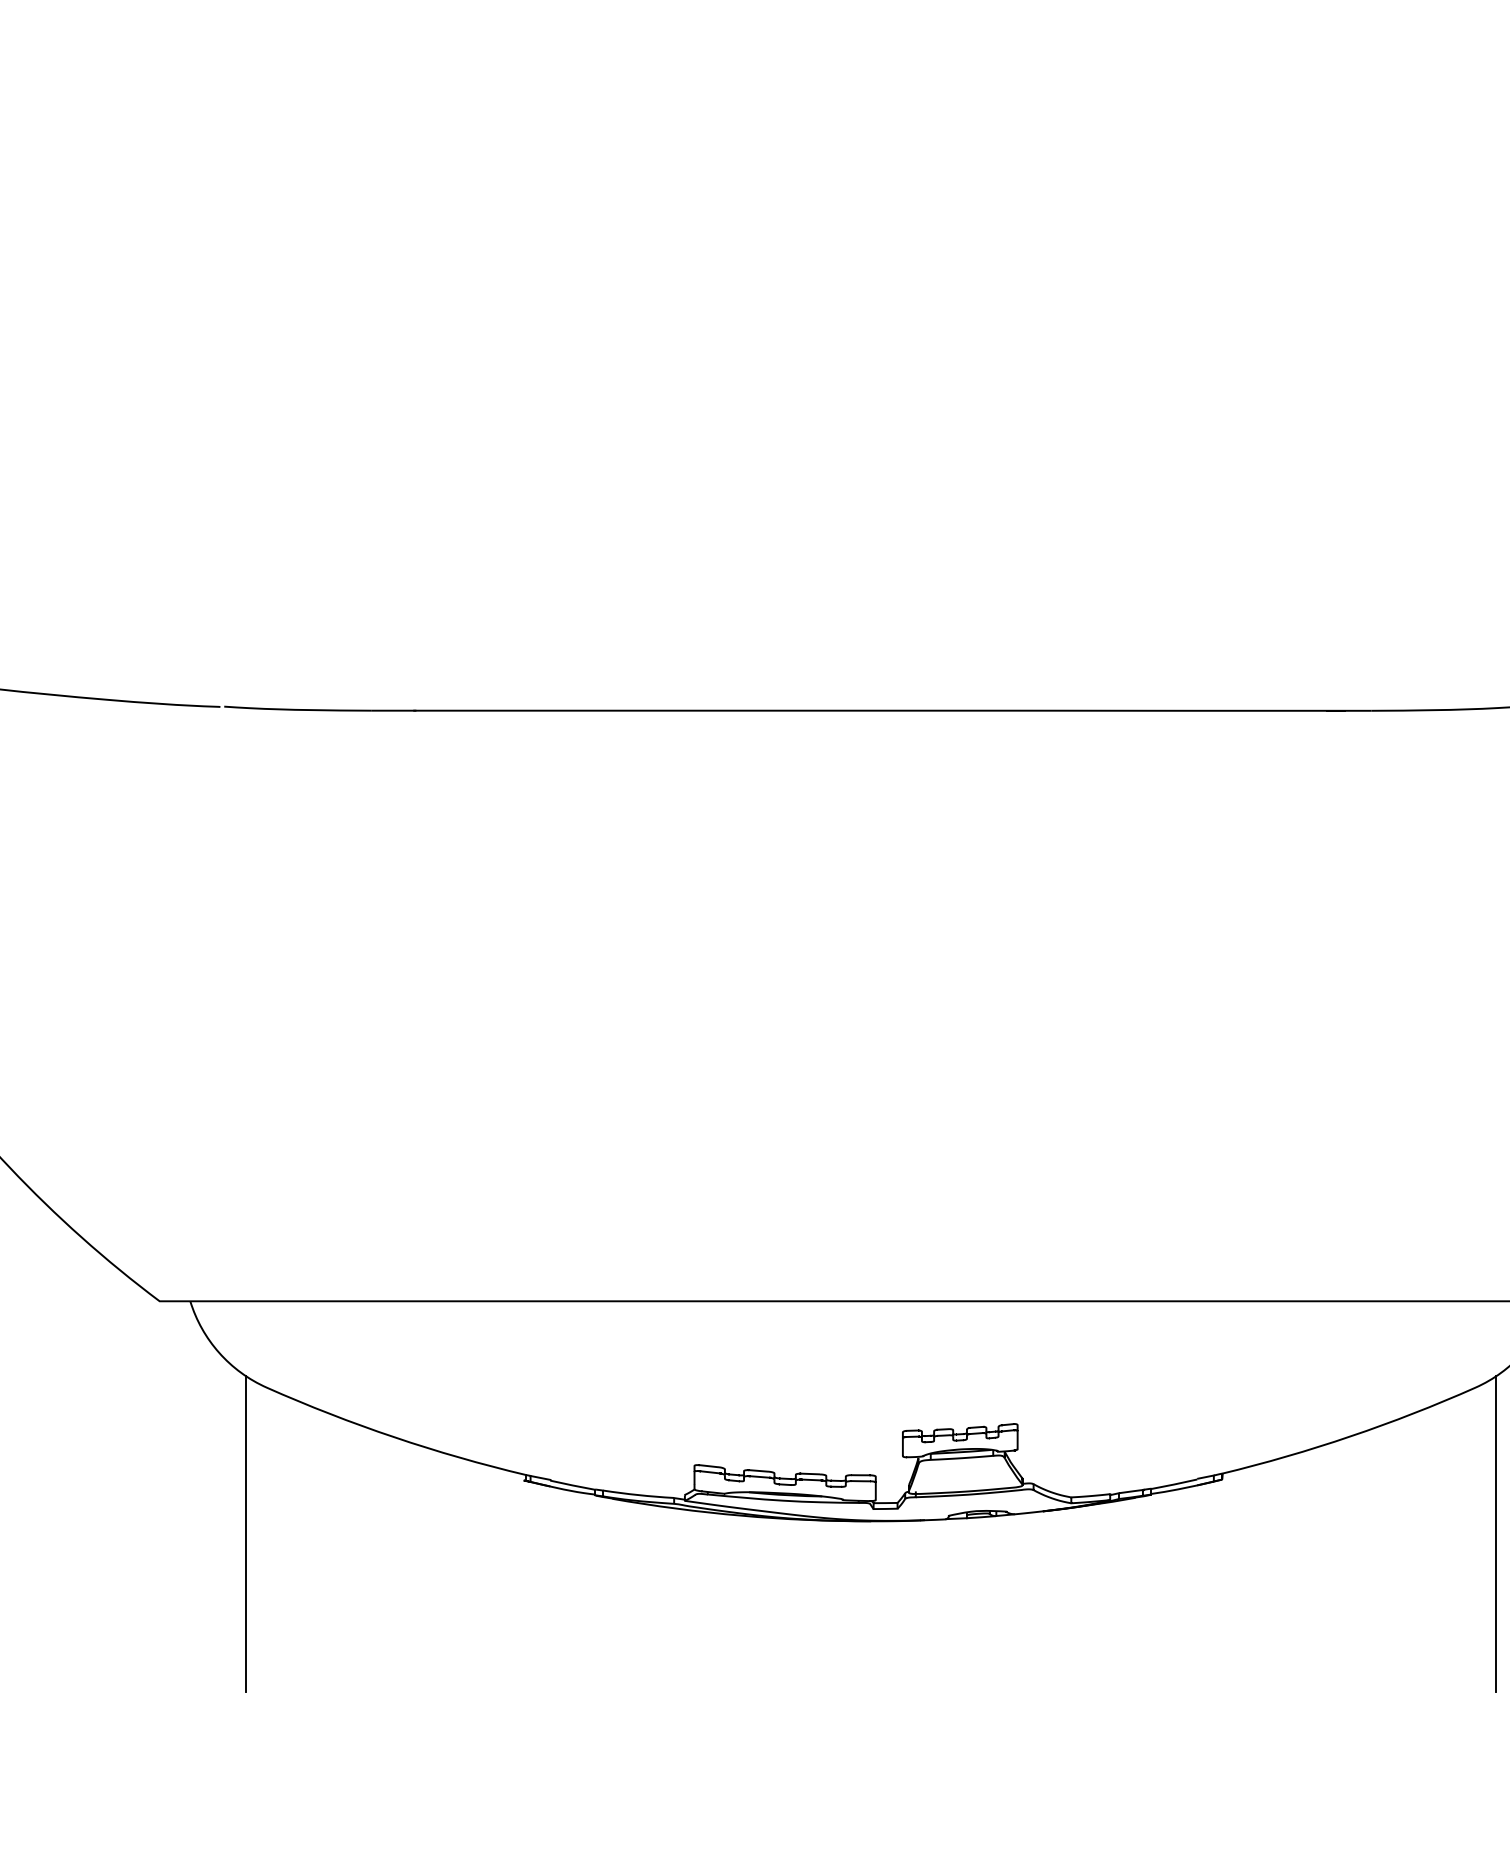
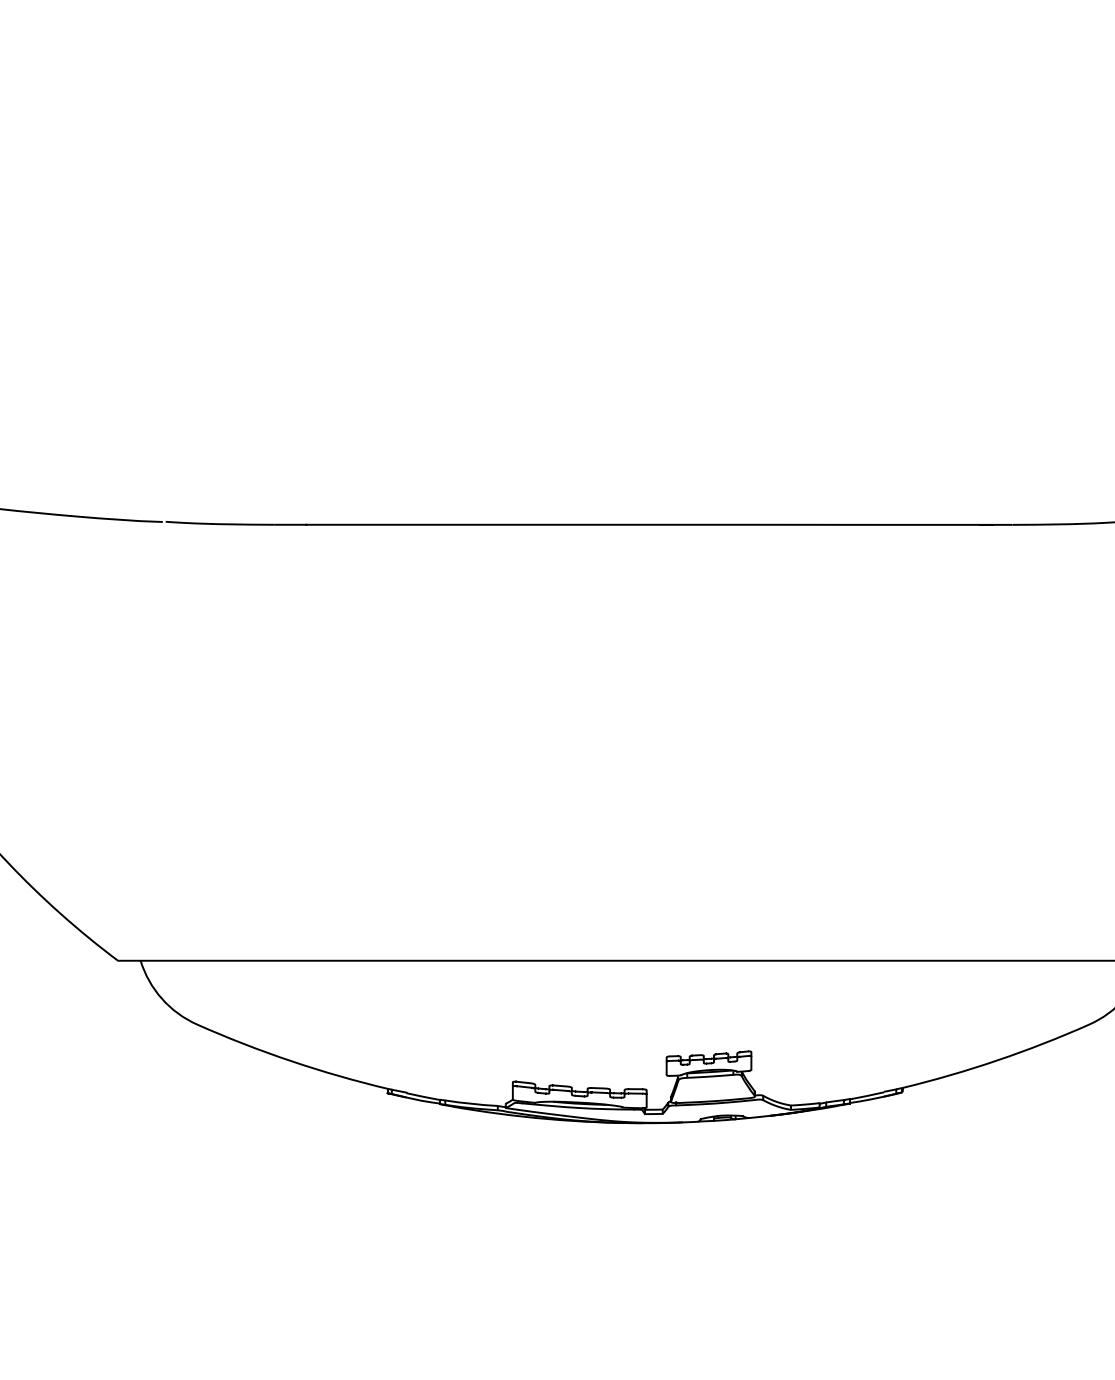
line: (246, 1533) -> (182, 1132), removed
line: (1495, 1533) -> (1104, 1132), removed

